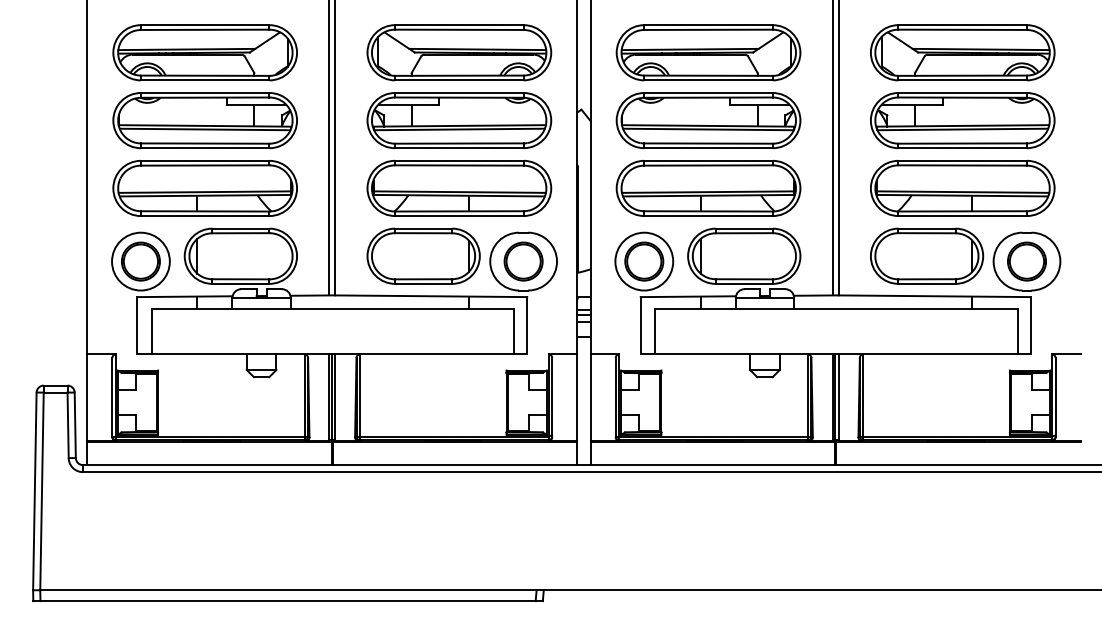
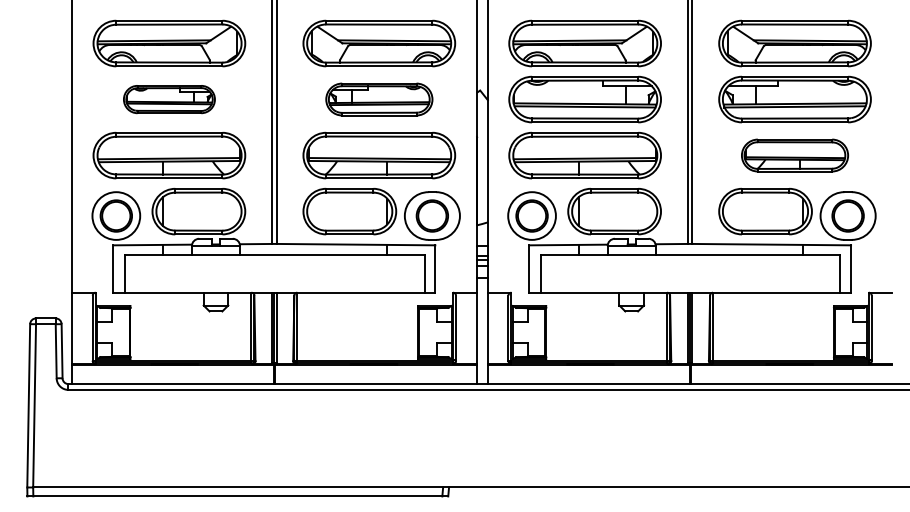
part: (205, 120) -> (169, 99), size x0.6
part: (459, 120) -> (379, 99), size x0.7
part: (962, 188) -> (794, 155), size x0.7

